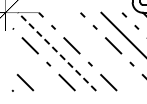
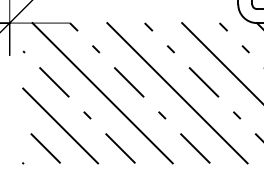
line: (56, 51) -> (101, 92), dashed -> solid
line: (98, 51) -> (176, 92), added
line: (33, 69) -> (60, 124), added

